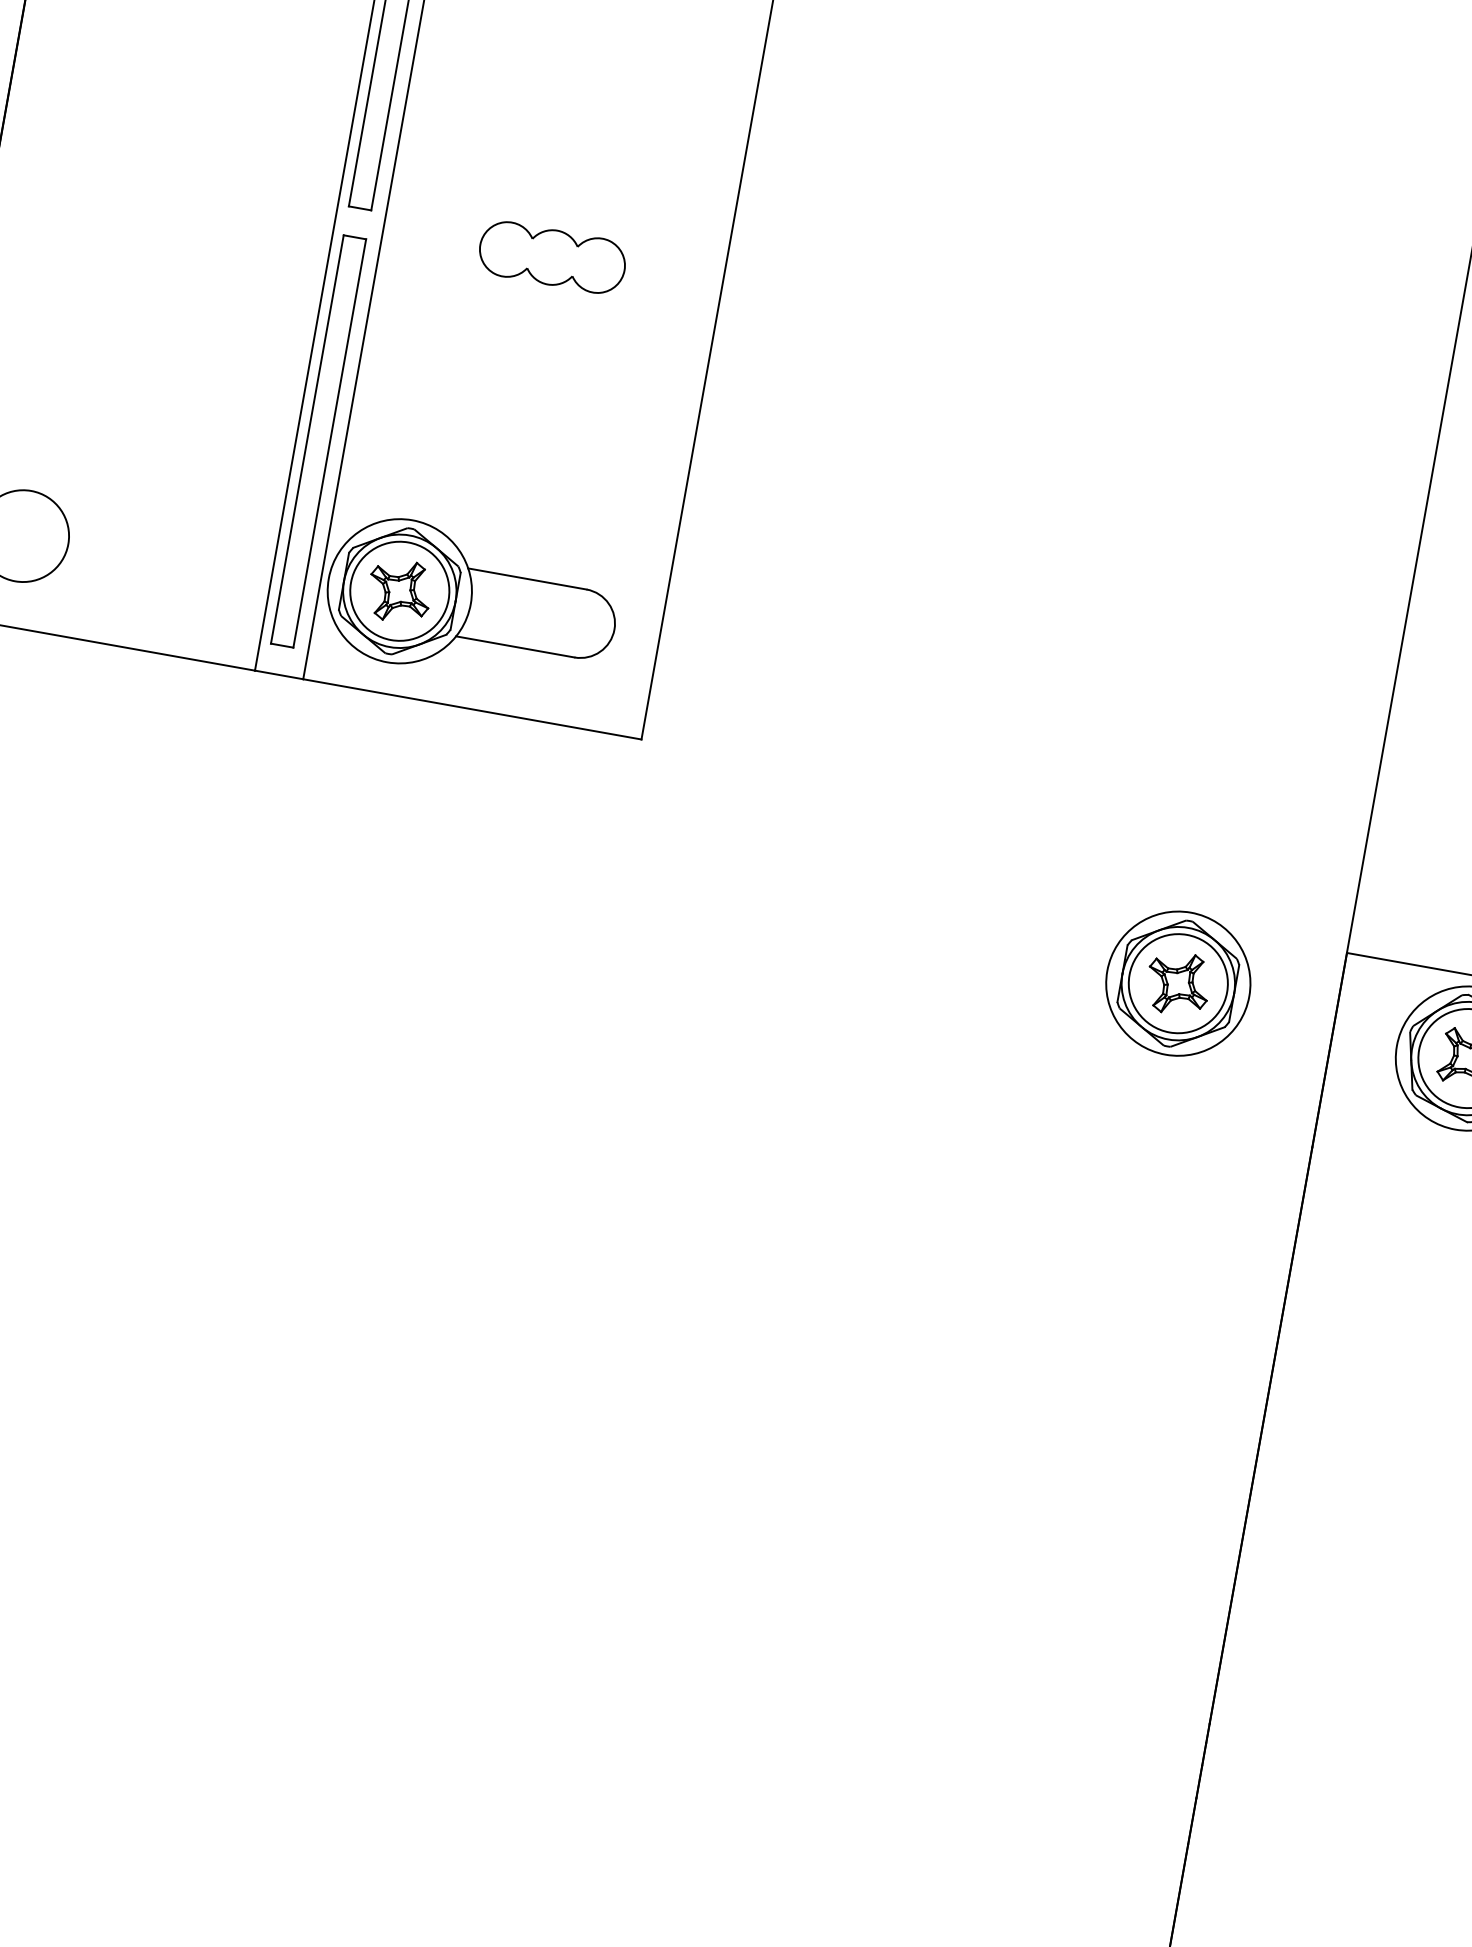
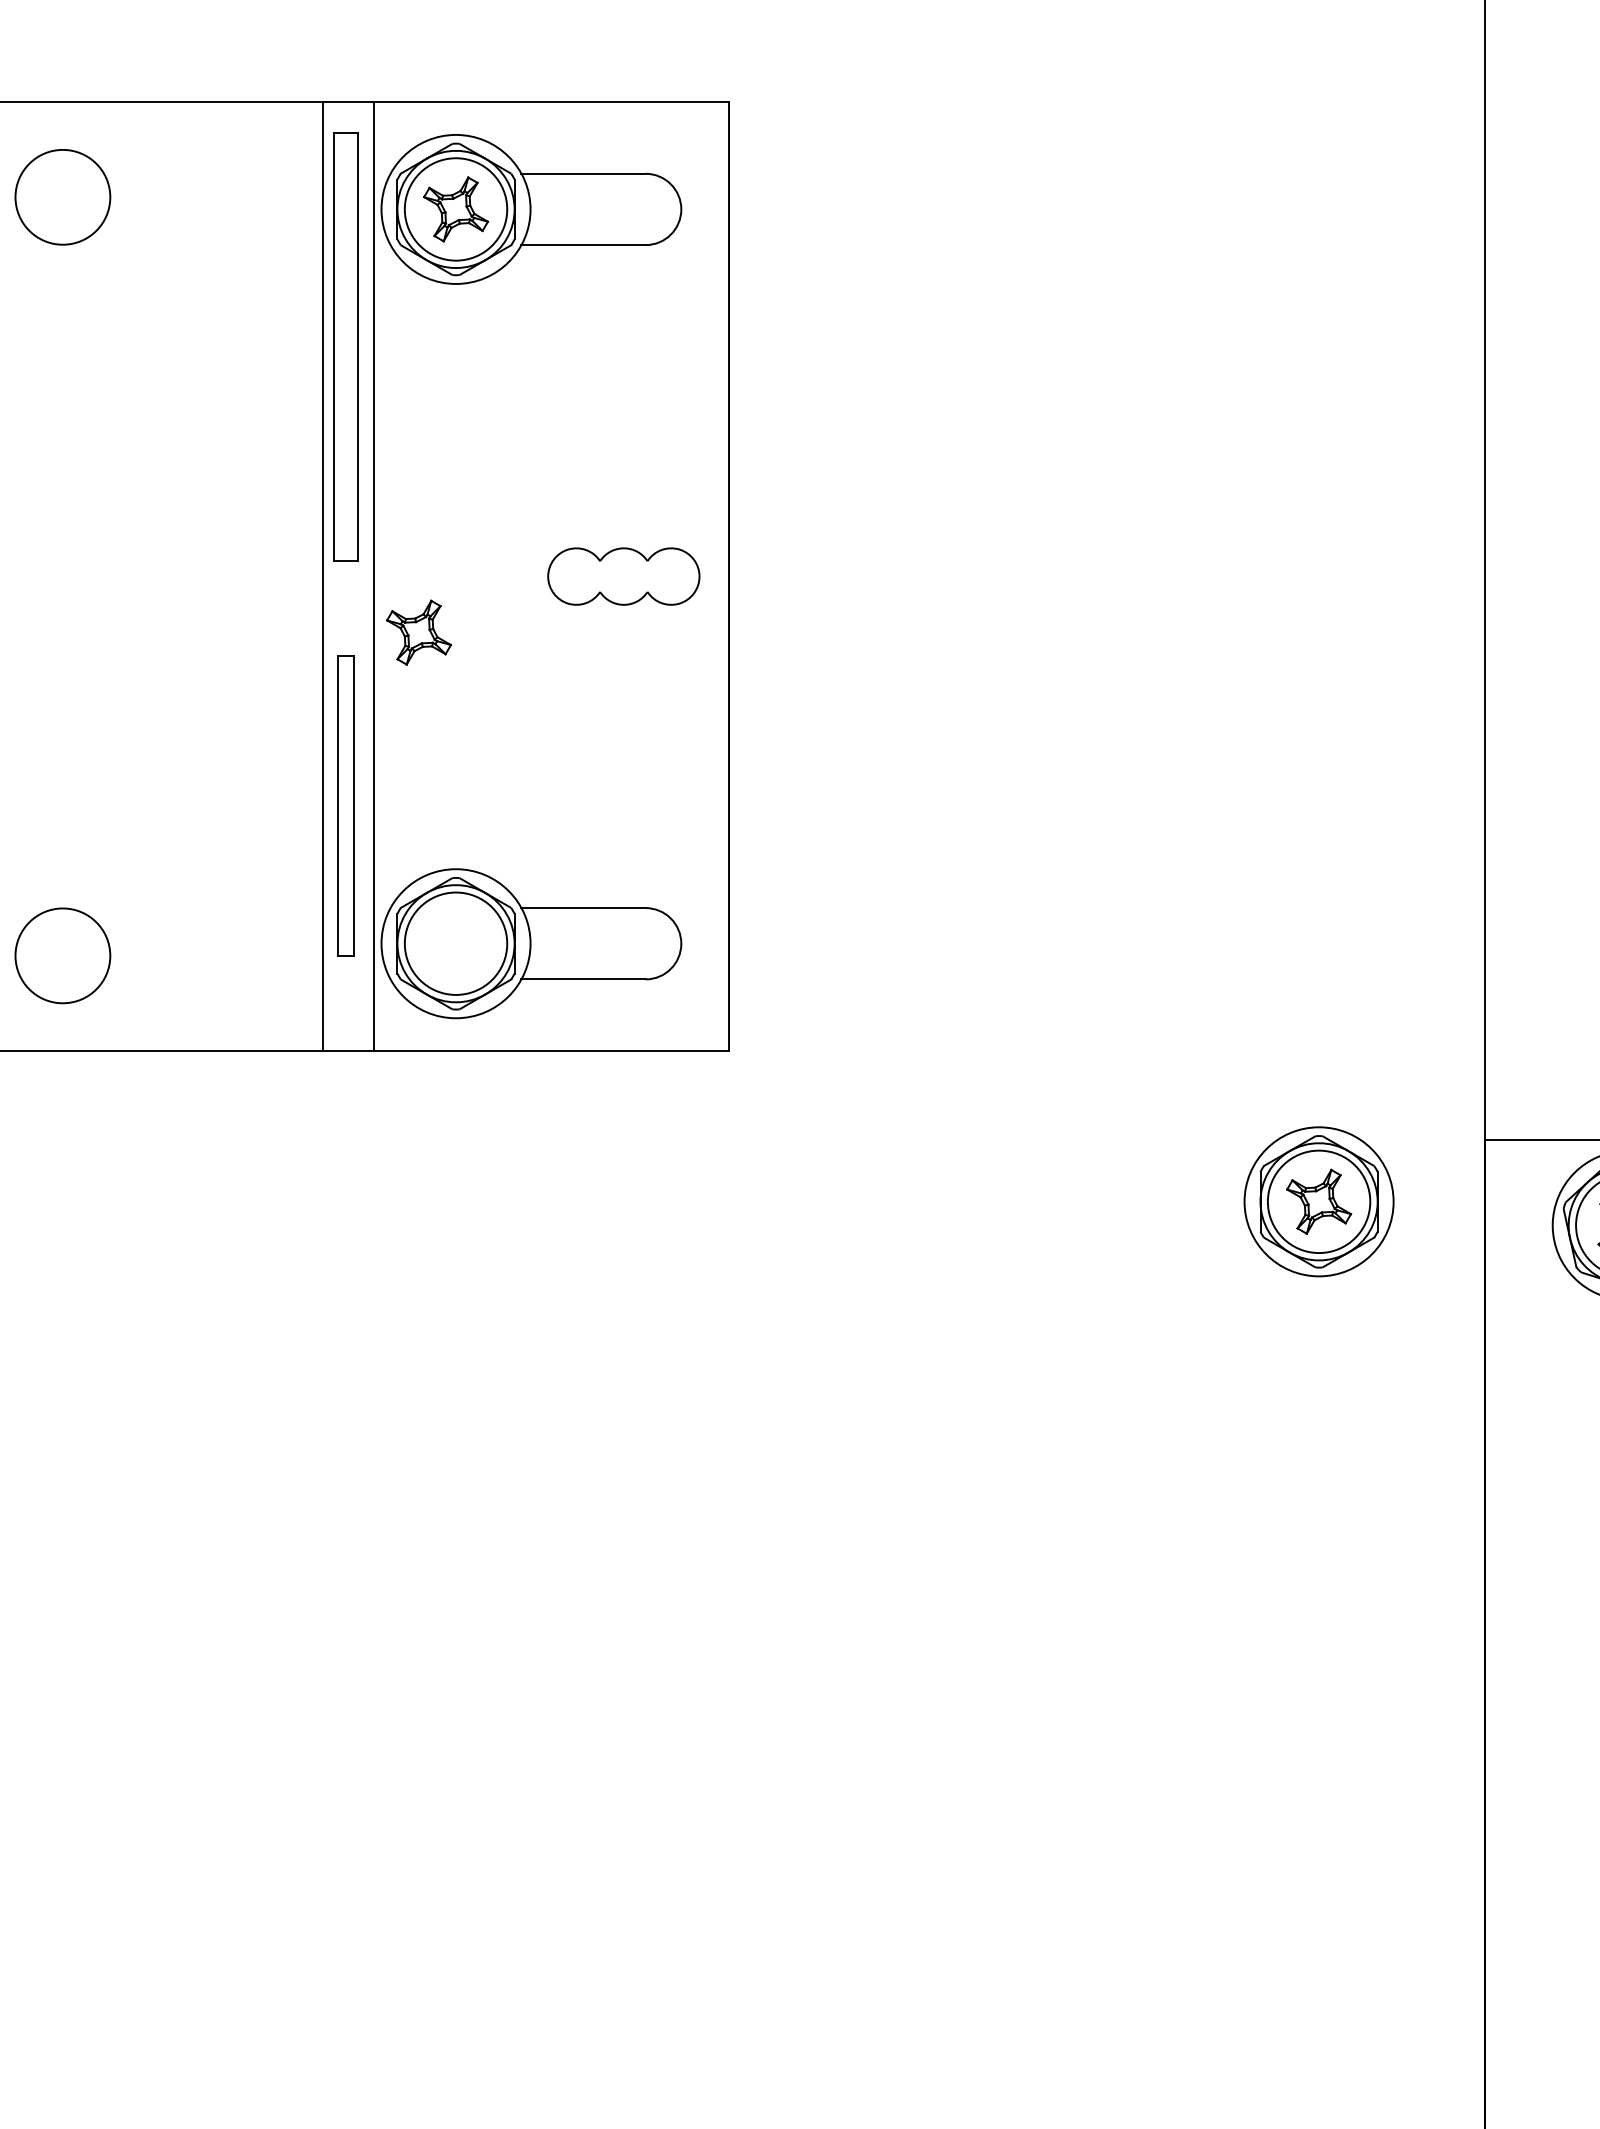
part: (552, 257) -> (623, 576), moved
part: (317, 440) -> (345, 805), size x0.7
part: (400, 591) -> (419, 632), moved

